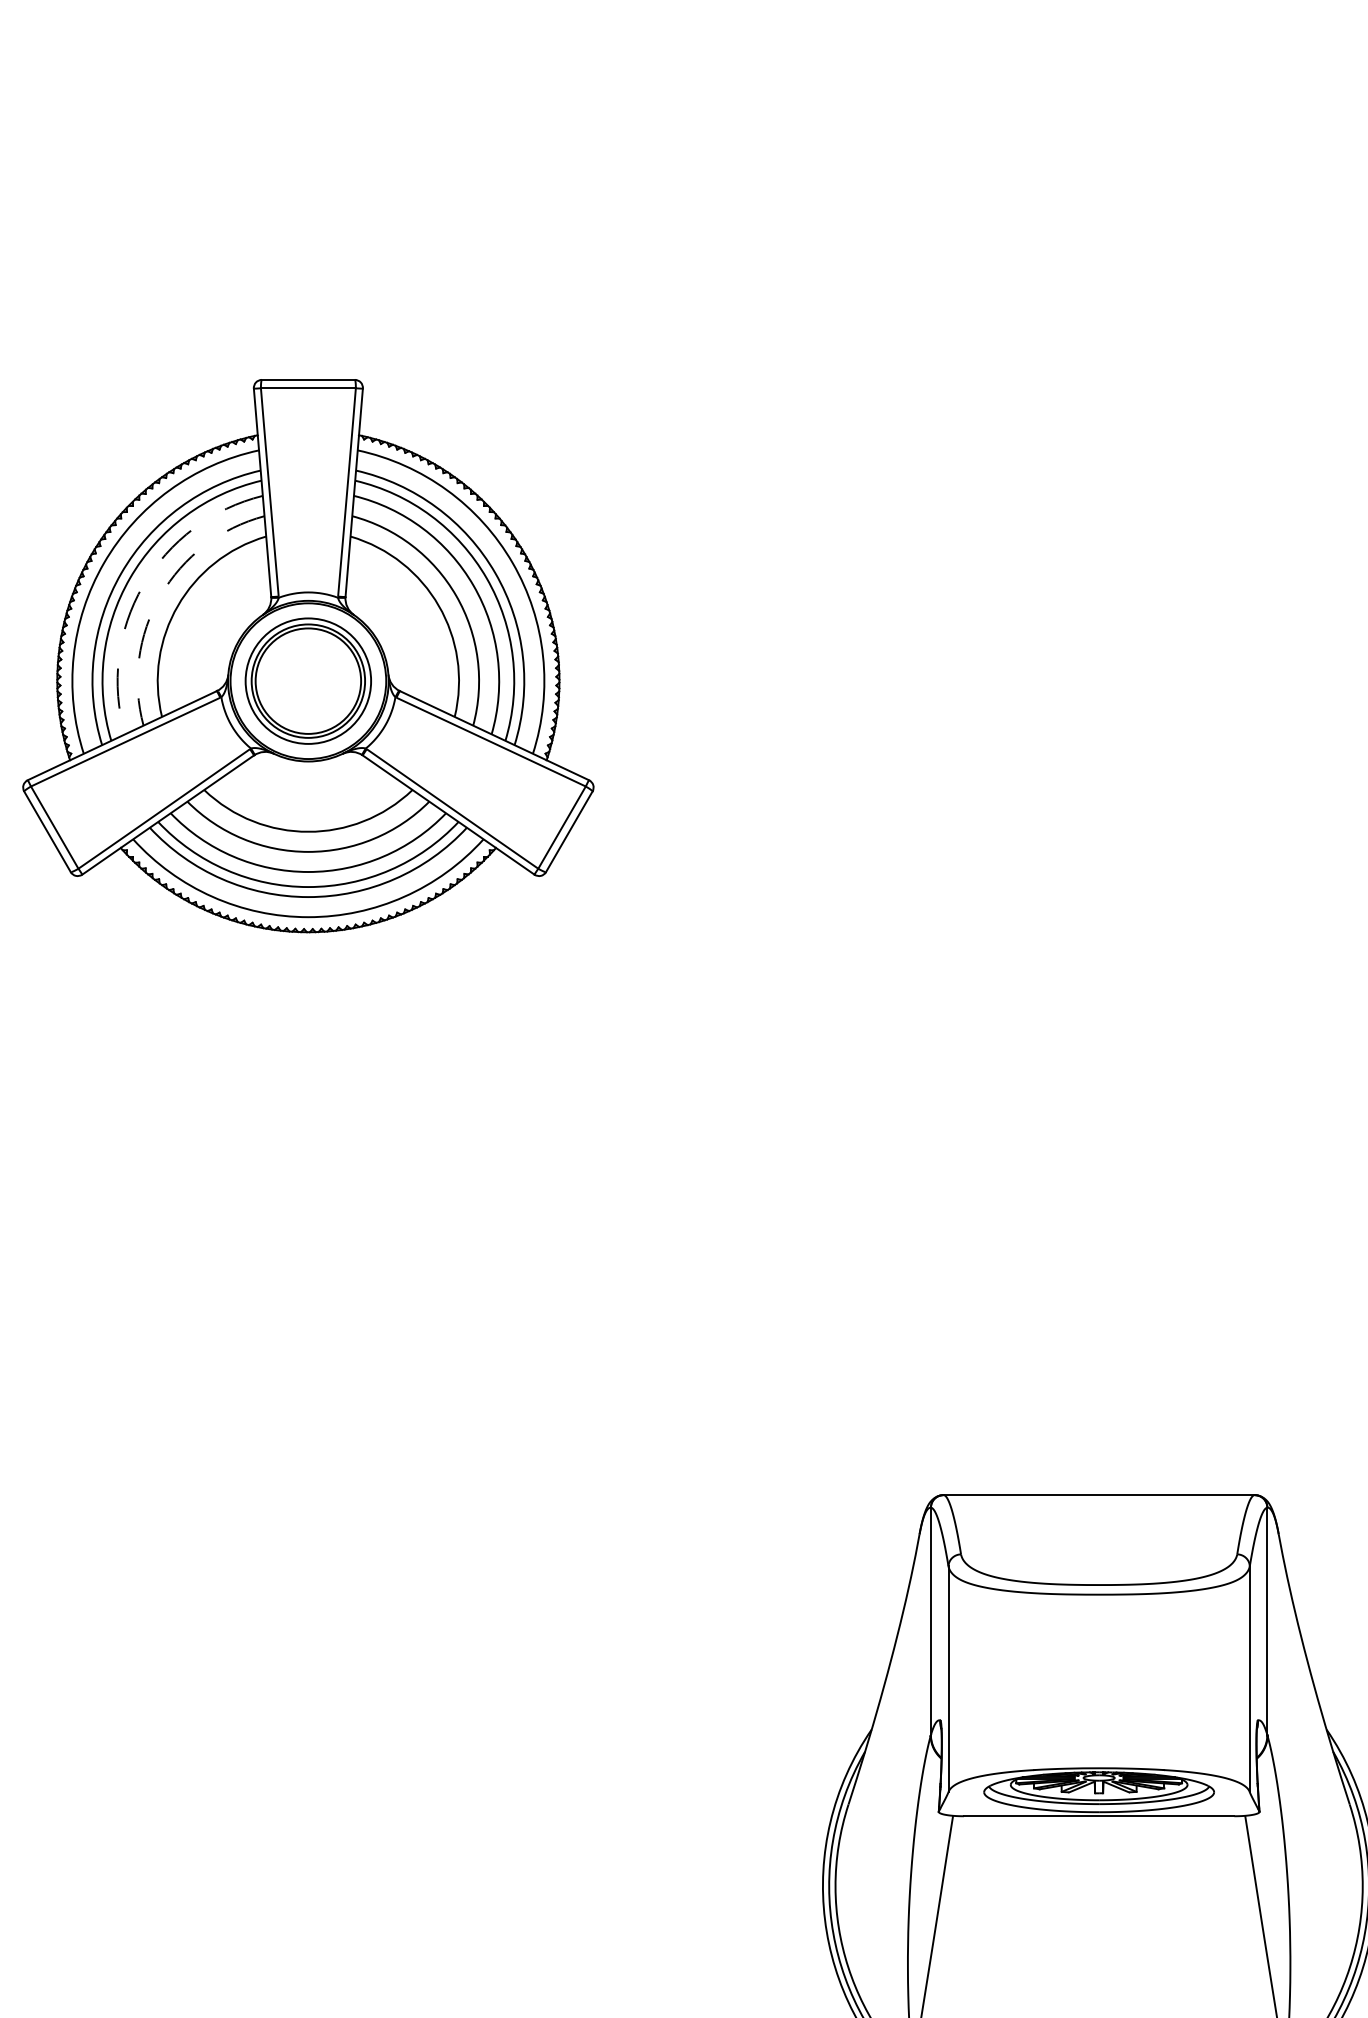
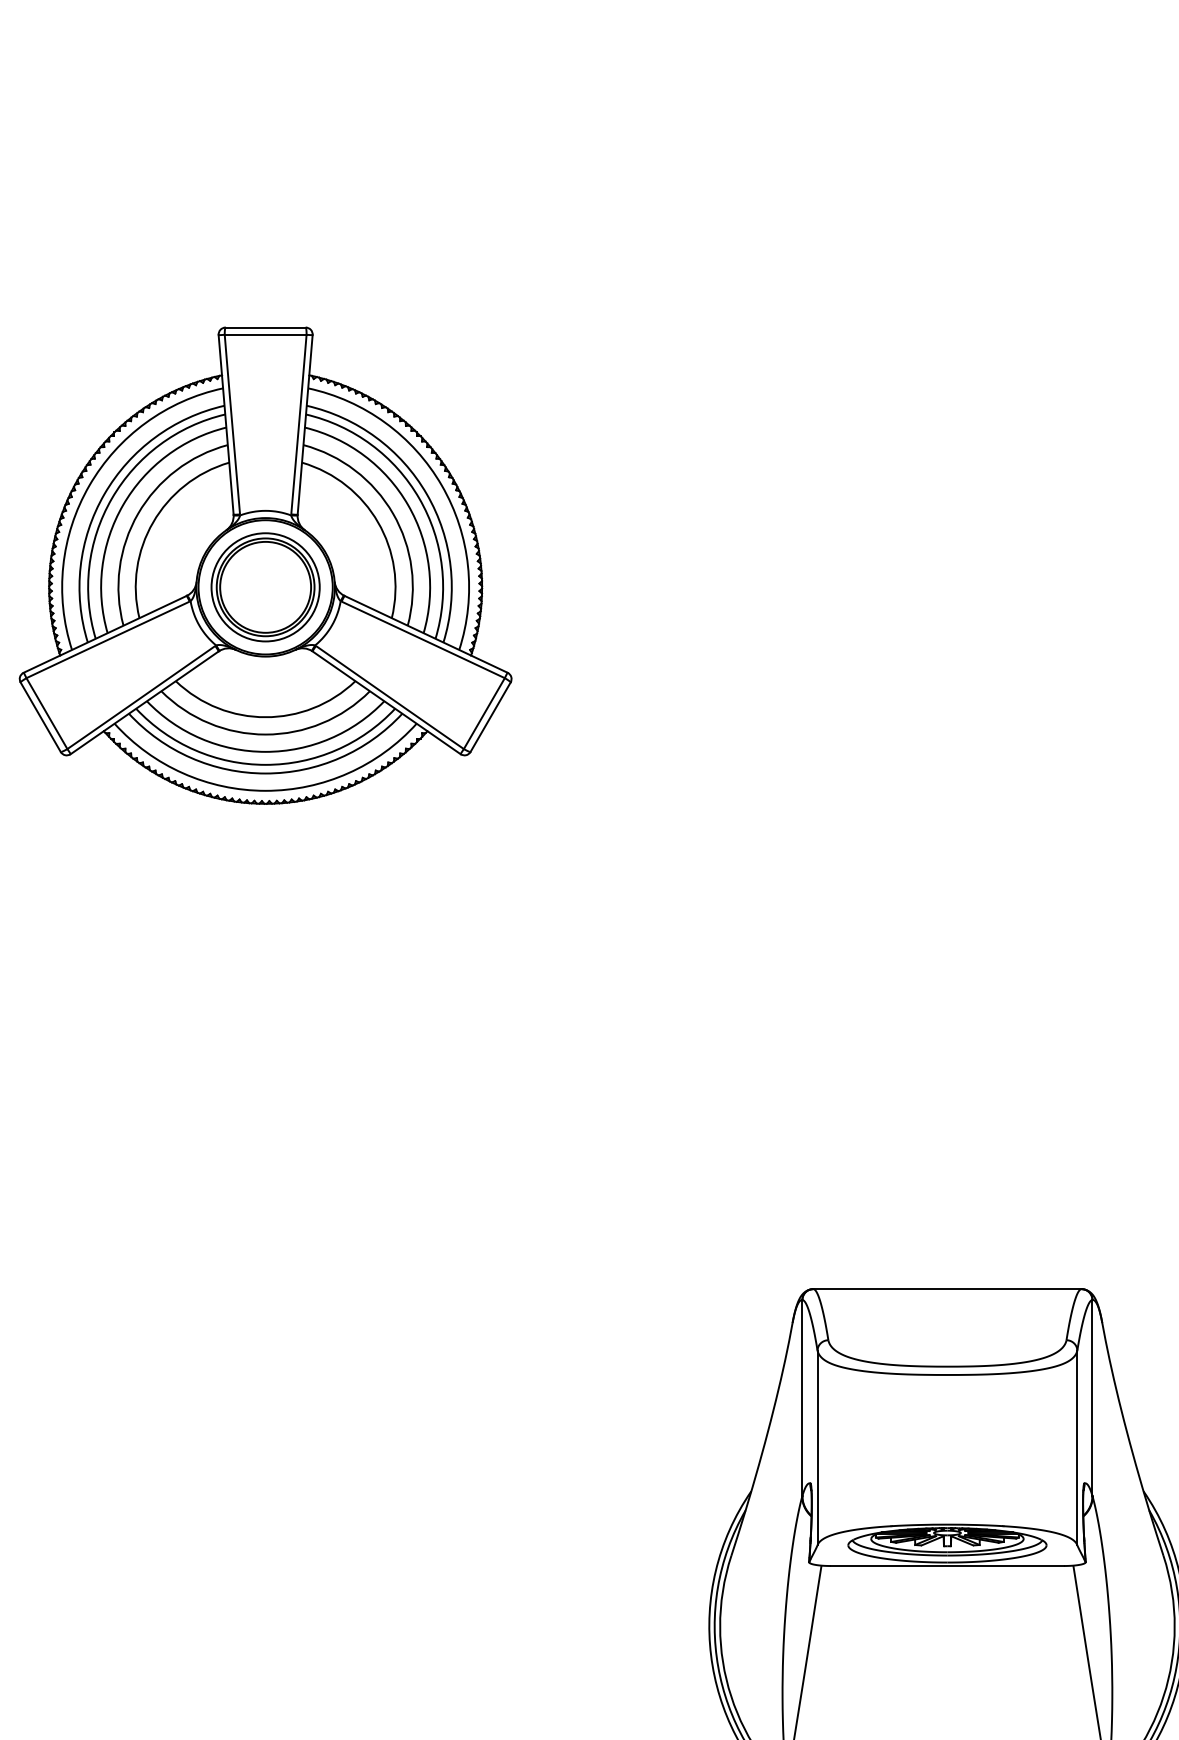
arc: (143, 585) -> (123, 504), dashed -> solid
arc: (160, 595) -> (138, 513), dashed -> solid

